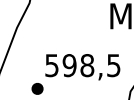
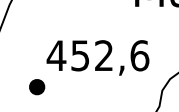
text: (82, 65) -> (97, 55), 598,5 -> 452,6

